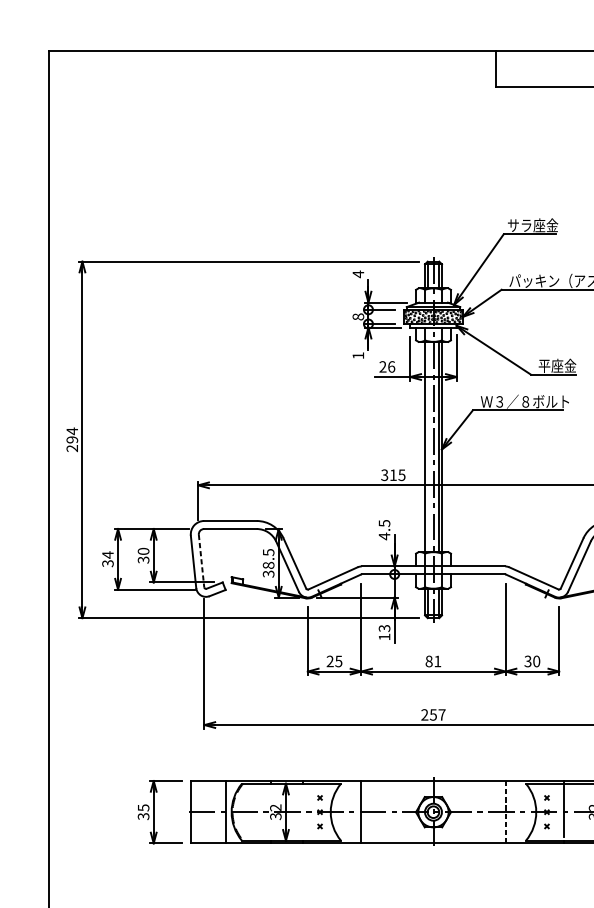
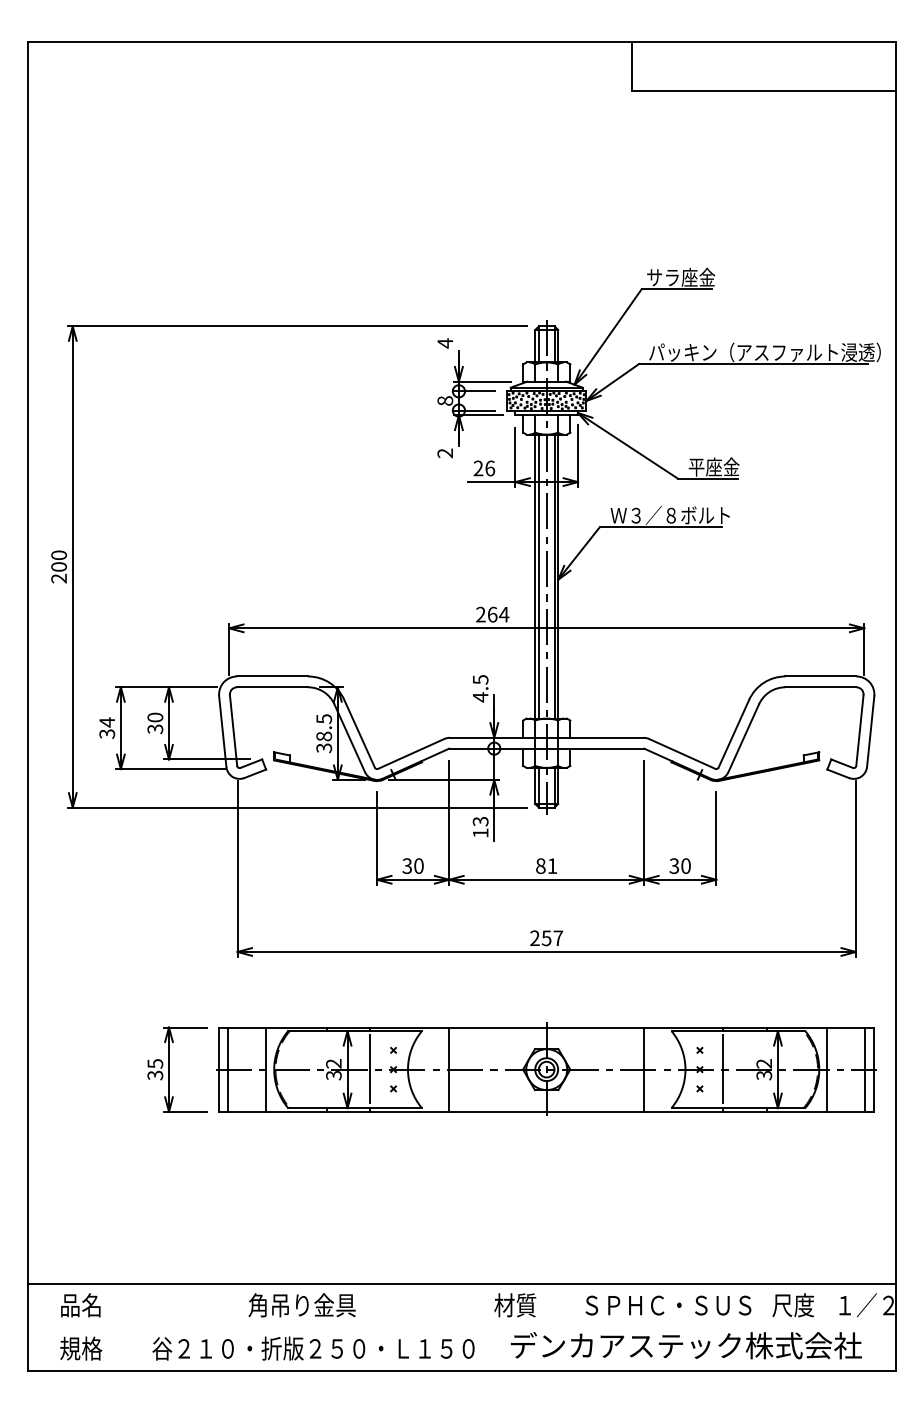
text: (357, 355) -> (444, 453), 1 -> 2
text: (71, 435) -> (58, 560), 294 -> 200
line: (427, 446) -> (538, 576), added
text: (393, 475) -> (492, 614), 315 -> 264
line: (201, 561) -> (233, 730), dashed -> solid
text: (334, 661) -> (412, 866), 25 -> 30
line: (302, 811) -> (370, 1068), added
line: (197, 812) -> (228, 1069), added
line: (505, 812) -> (644, 1070), dashed -> solid

